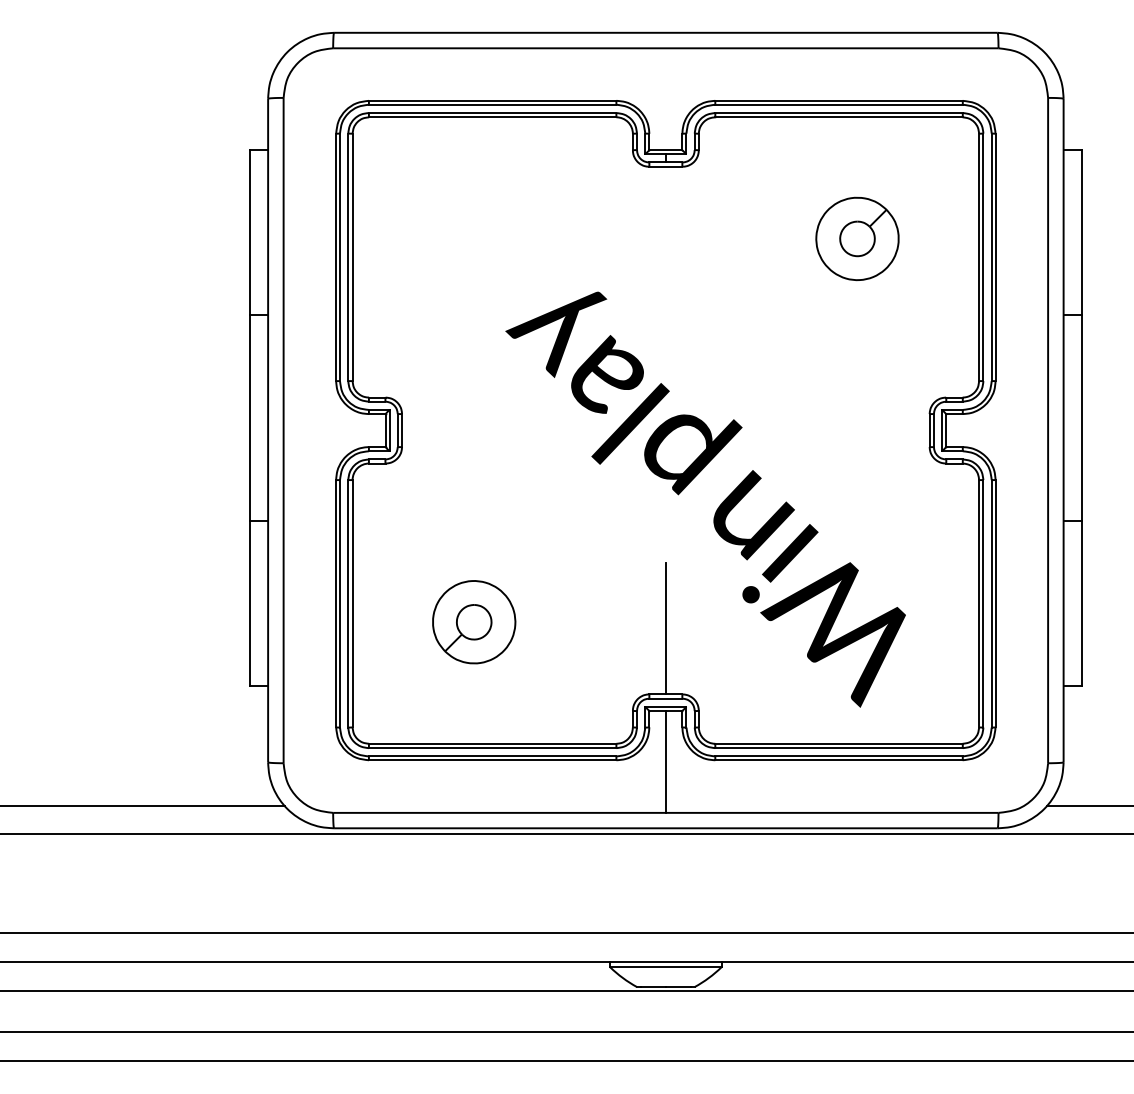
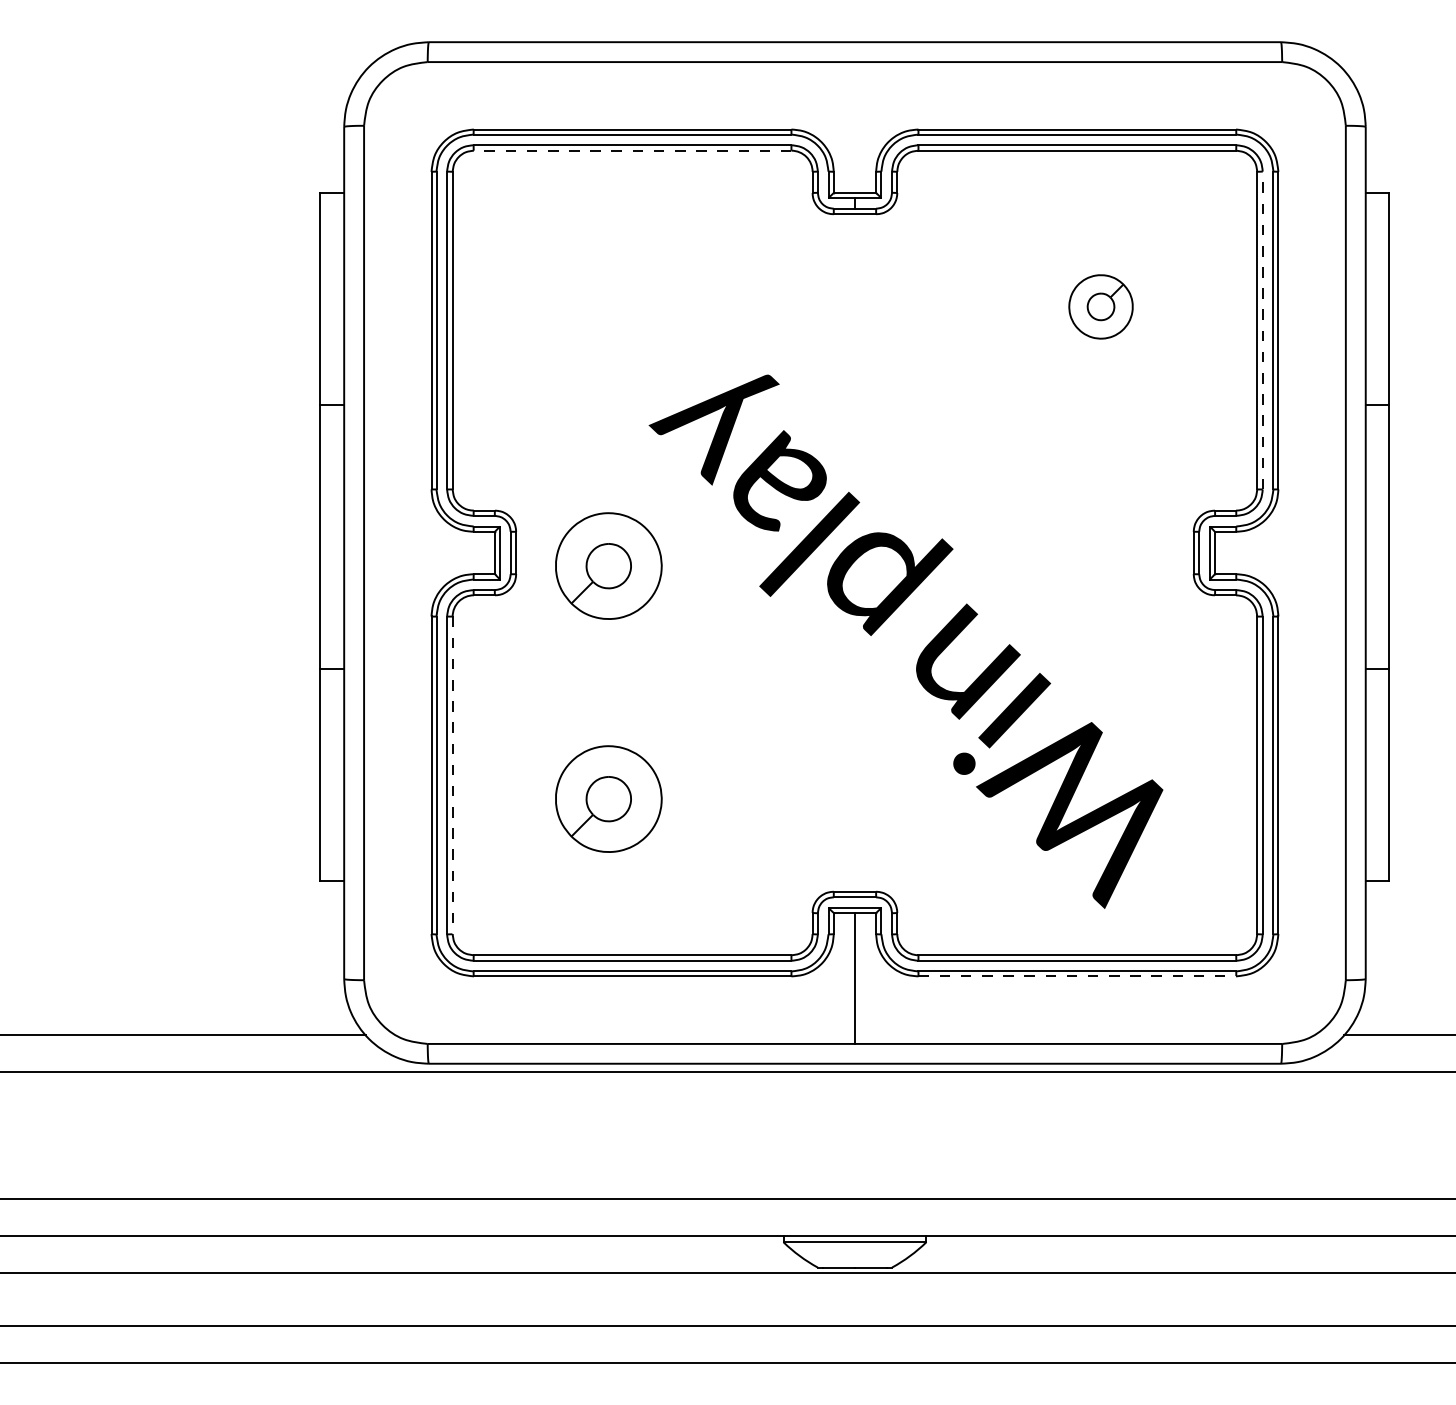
line: (492, 117) -> (632, 150), solid -> dashed
part: (857, 238) -> (1100, 306), size x0.6
line: (983, 257) -> (1262, 330), solid -> dashed
part: (473, 440) -> (608, 565), added
line: (352, 603) -> (452, 775), solid -> dashed
line: (665, 627) -> (854, 806), removed
line: (839, 760) -> (1077, 976), solid -> dashed

